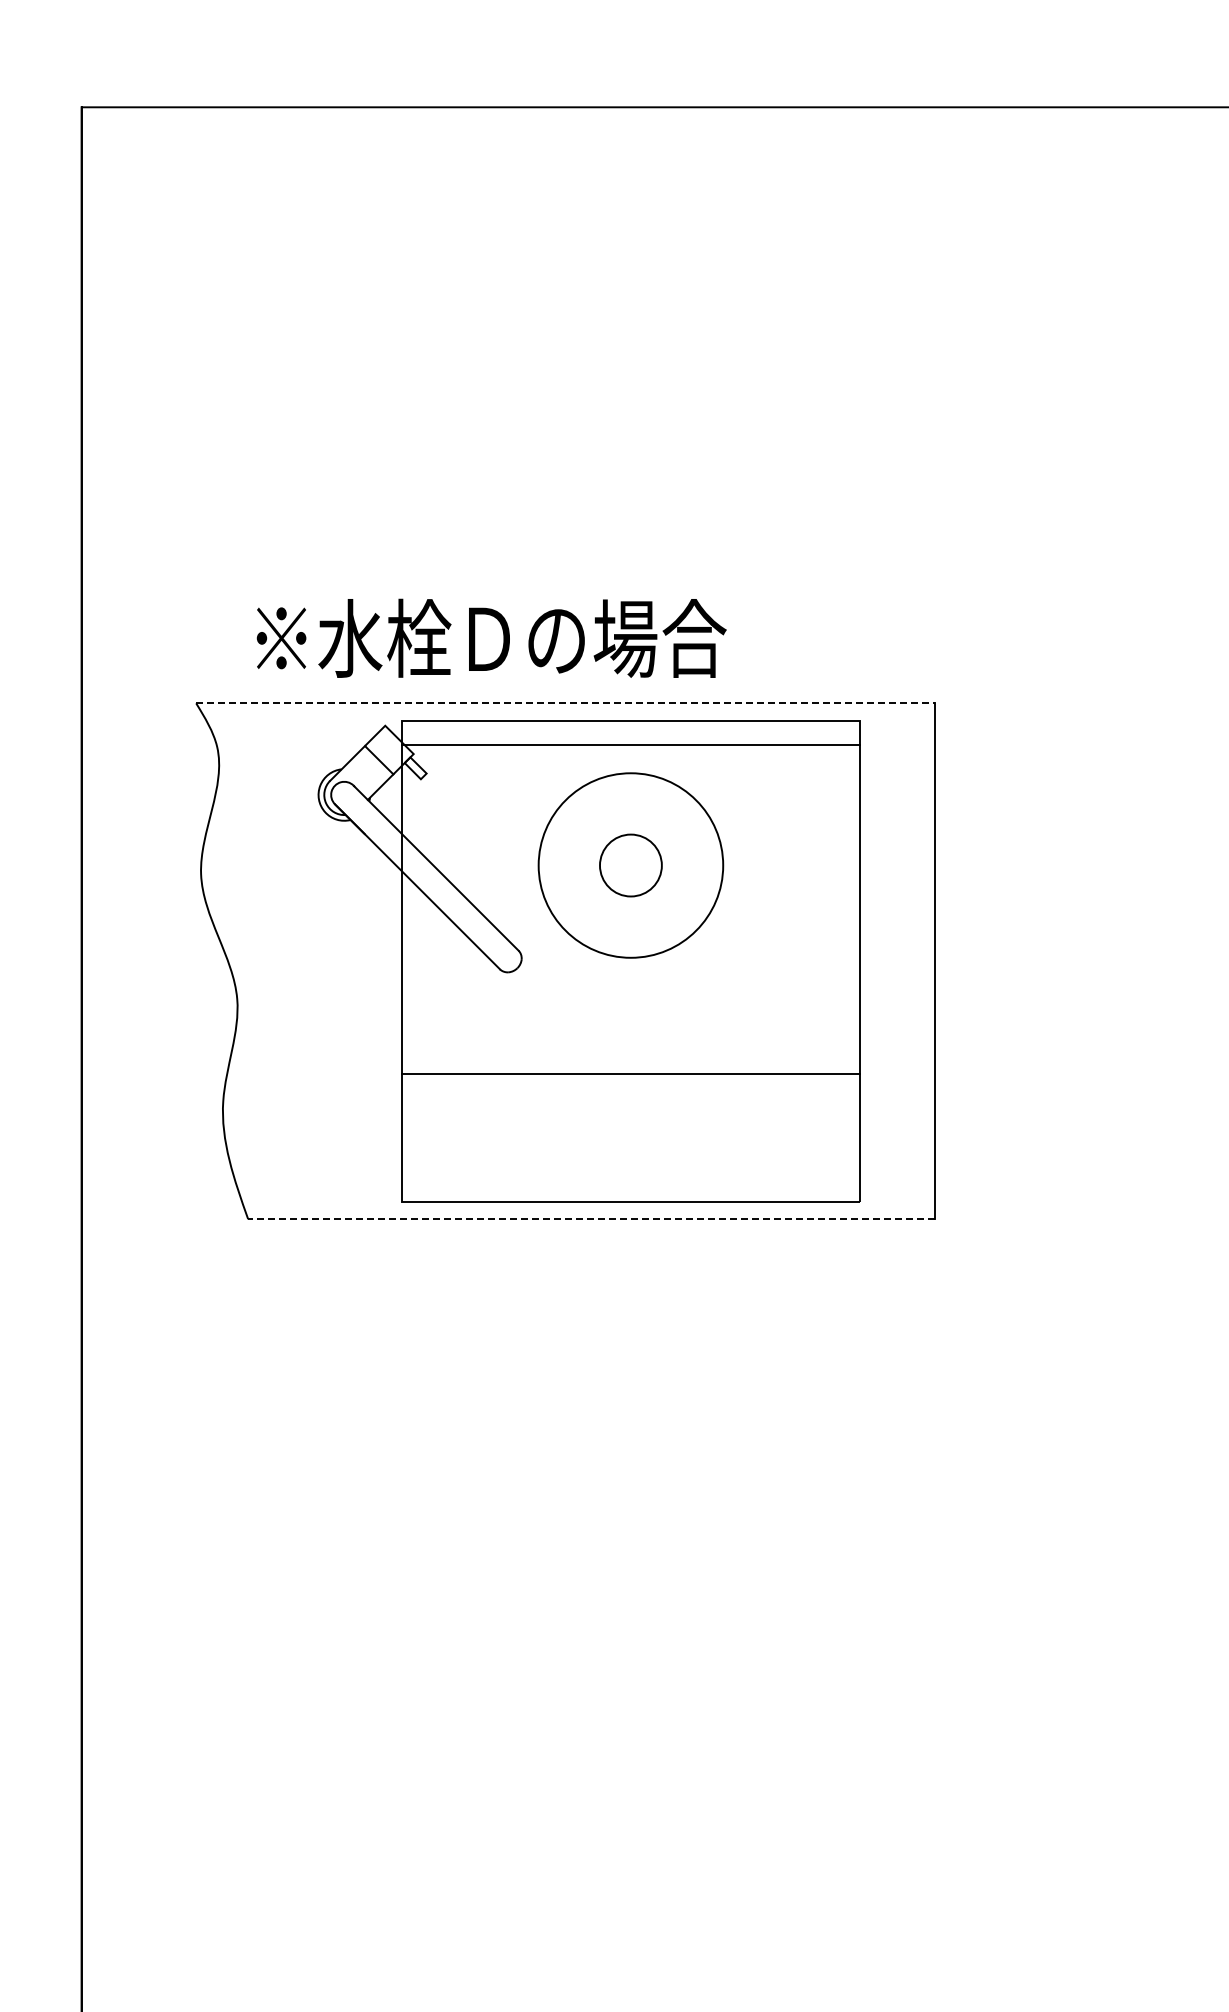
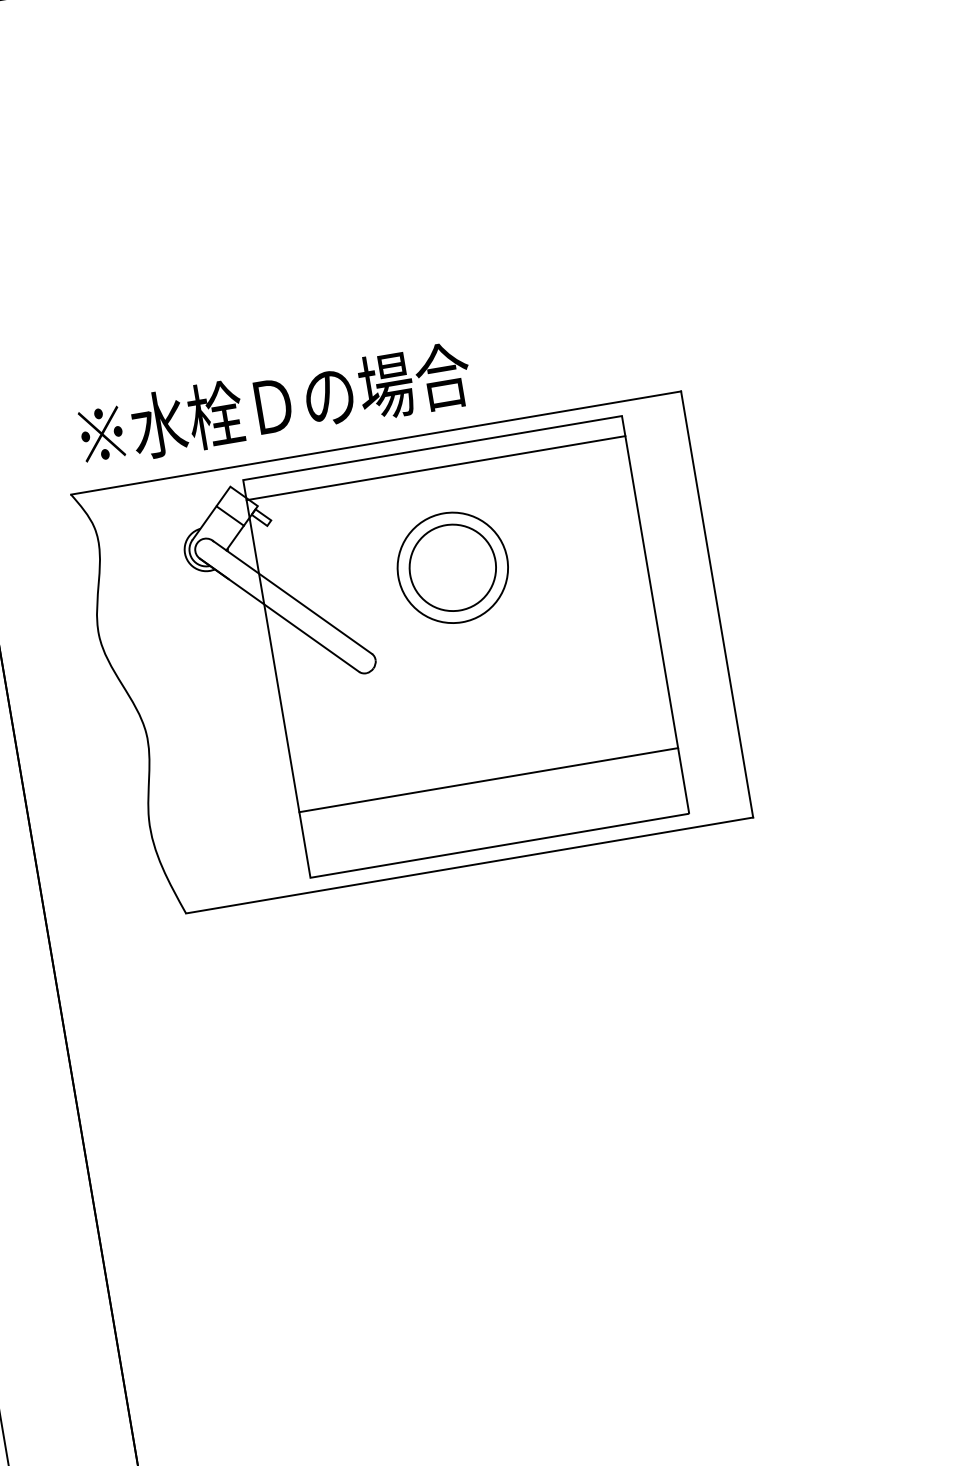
text: (491, 637) -> (275, 404), moved
line: (565, 703) -> (376, 443), dashed -> solid
circle: (630, 865) -> (452, 567), size x0.71
circle: (630, 865) -> (452, 567), size x1.67
line: (630, 1073) -> (488, 780), moved
line: (590, 1219) -> (468, 865), dashed -> solid

